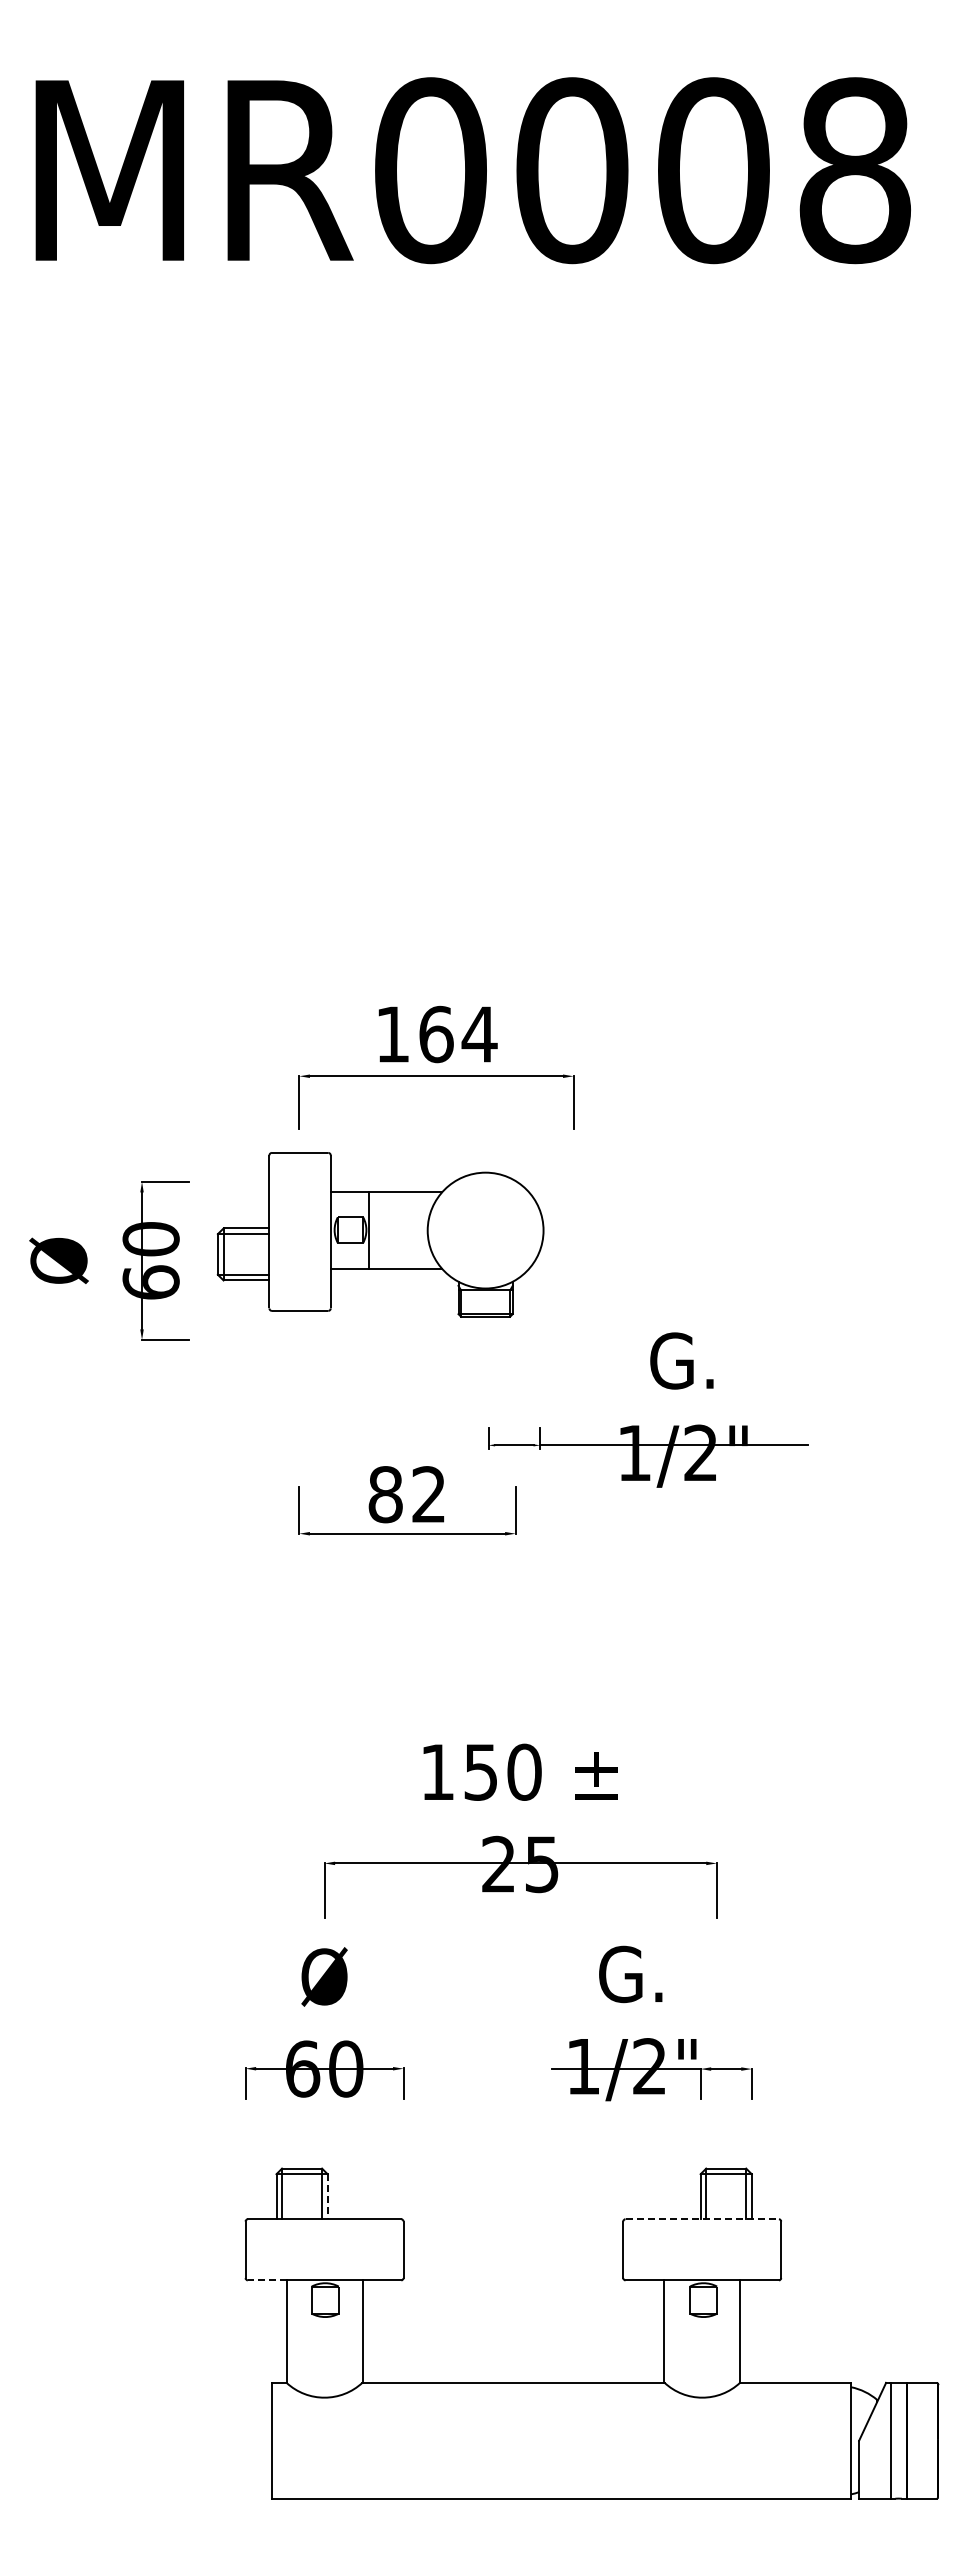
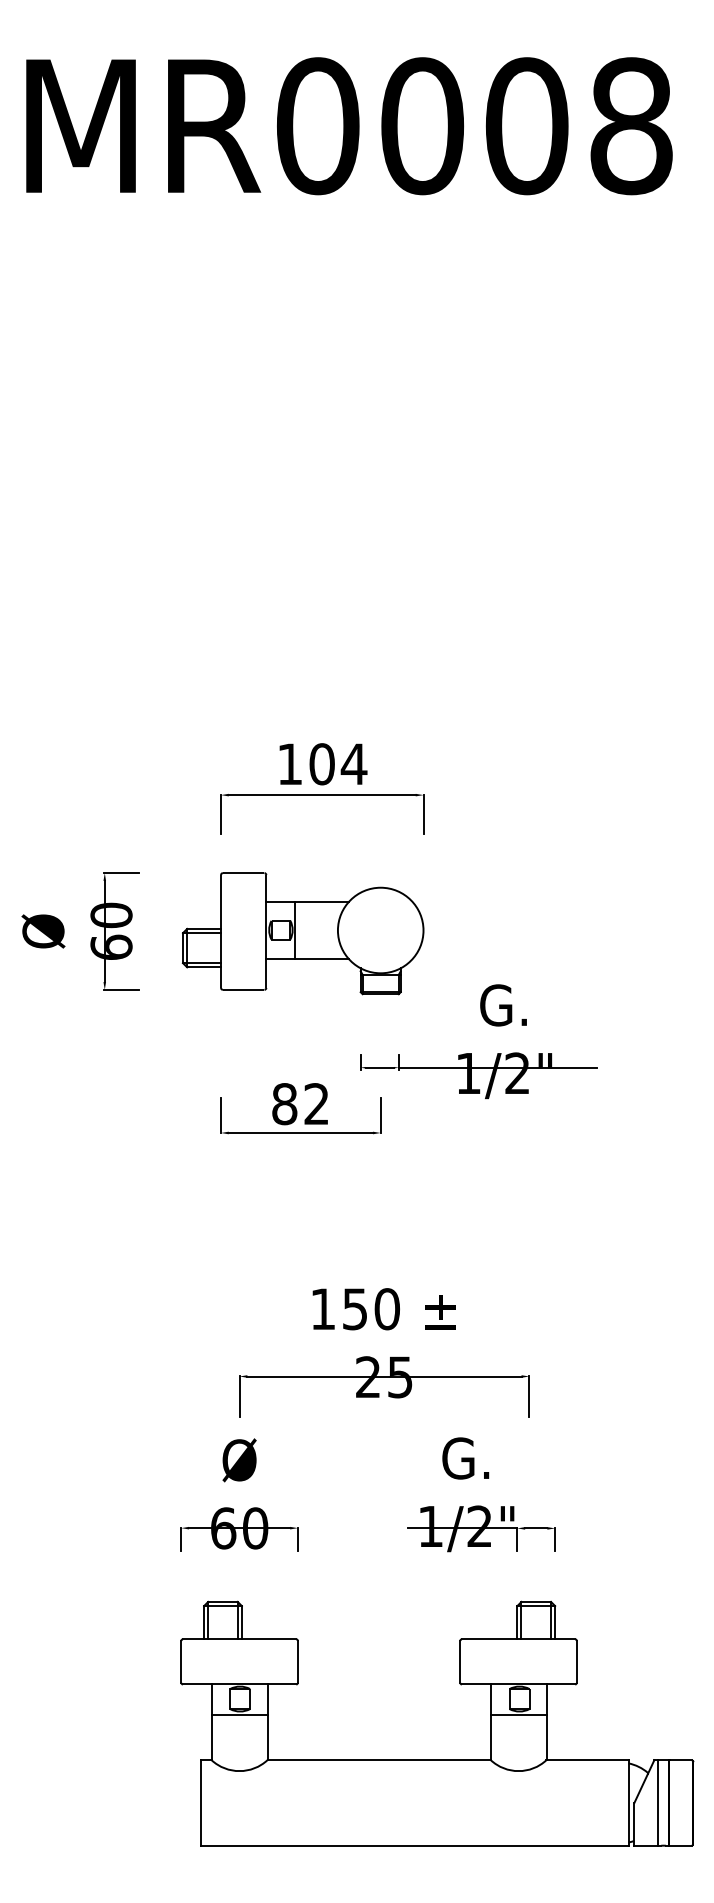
text: (436, 1033) -> (322, 763), 164 -> 104
part: (380, 1234) -> (303, 933), moved
line: (327, 2196) -> (241, 1622), dashed -> solid
line: (702, 2219) -> (518, 1639), dashed -> solid
line: (266, 2280) -> (196, 1684), dashed -> solid
line: (324, 2322) -> (239, 1715), added
line: (702, 2322) -> (518, 1715), added

